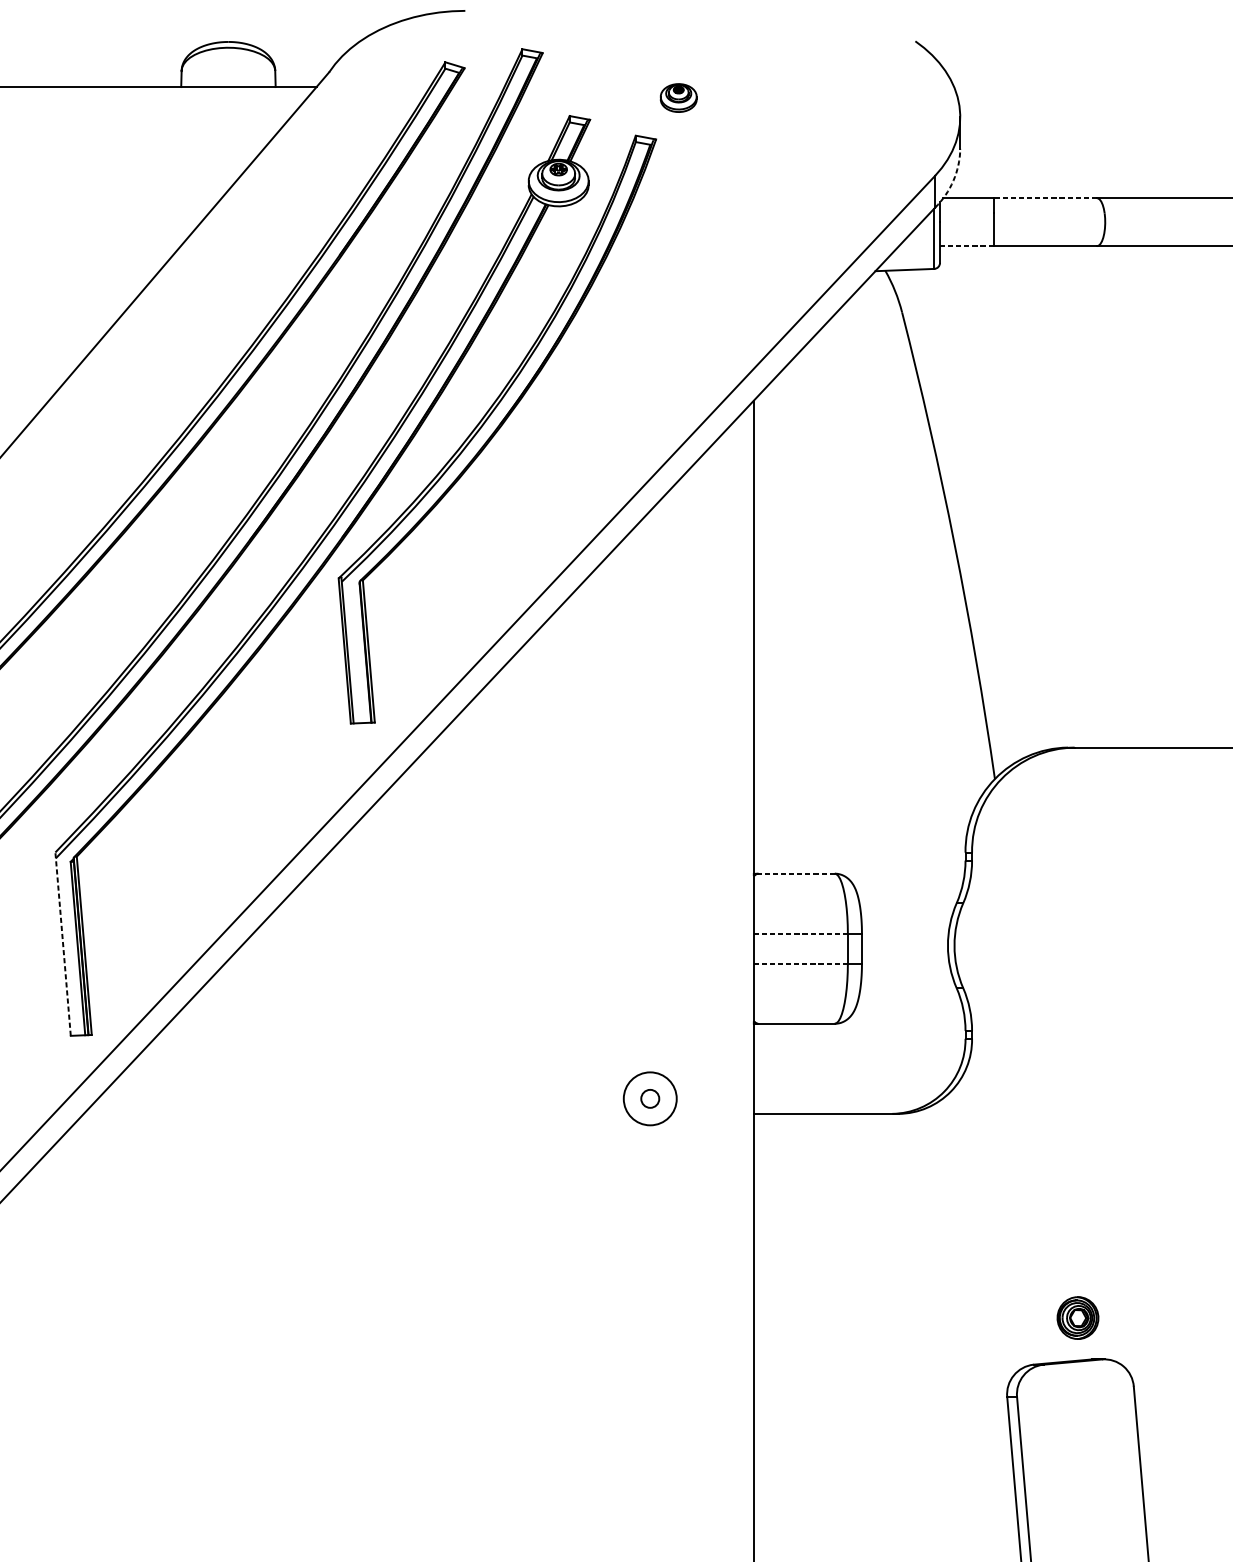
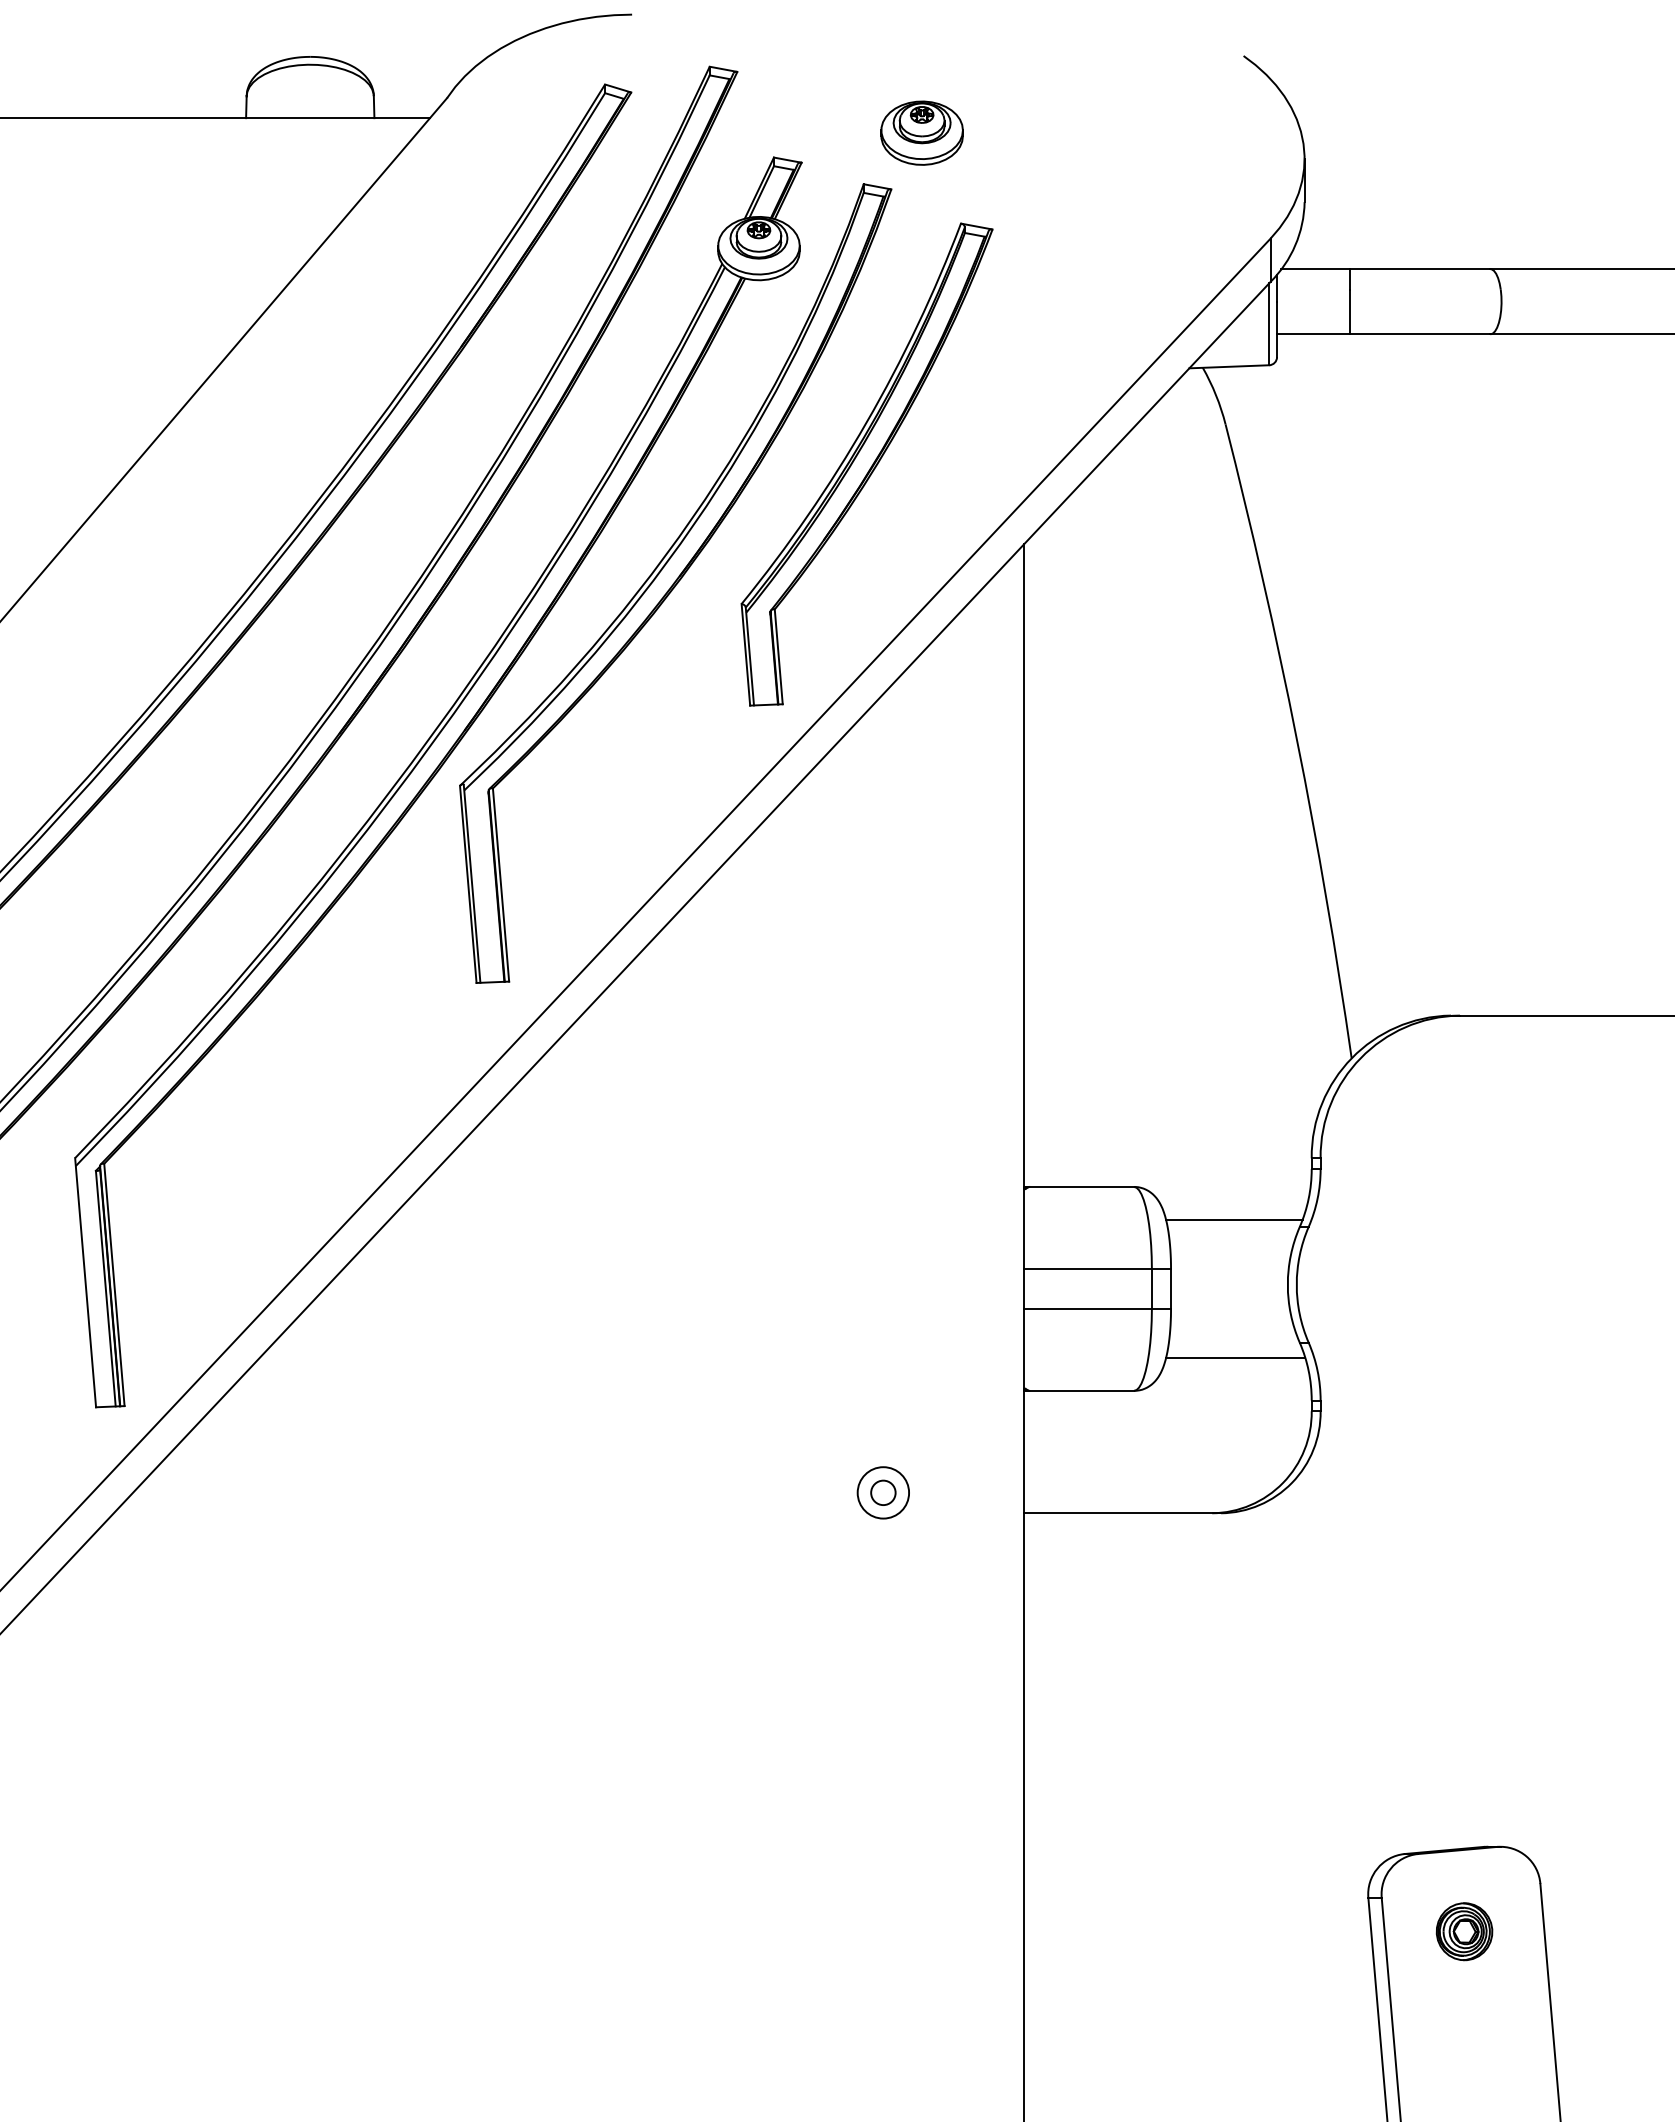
part: (678, 97) -> (921, 132), size x1.67
arc: (953, 180) -> (1295, 245), dashed -> solid
line: (1044, 198) -> (1419, 269), dashed -> solid
line: (966, 246) -> (1313, 334), dashed -> solid
part: (637, 341) -> (866, 464), added
line: (796, 873) -> (1081, 1186), dashed -> solid
line: (908, 898) -> (1234, 1220), added
line: (801, 933) -> (1088, 1268), dashed -> solid
line: (63, 944) -> (85, 1282), dashed -> solid
line: (801, 963) -> (1088, 1309), dashed -> solid
line: (909, 999) -> (1235, 1357), added
circle: (650, 1098) -> (883, 1492), size x0.71
part: (1077, 1317) -> (1464, 1931), moved

